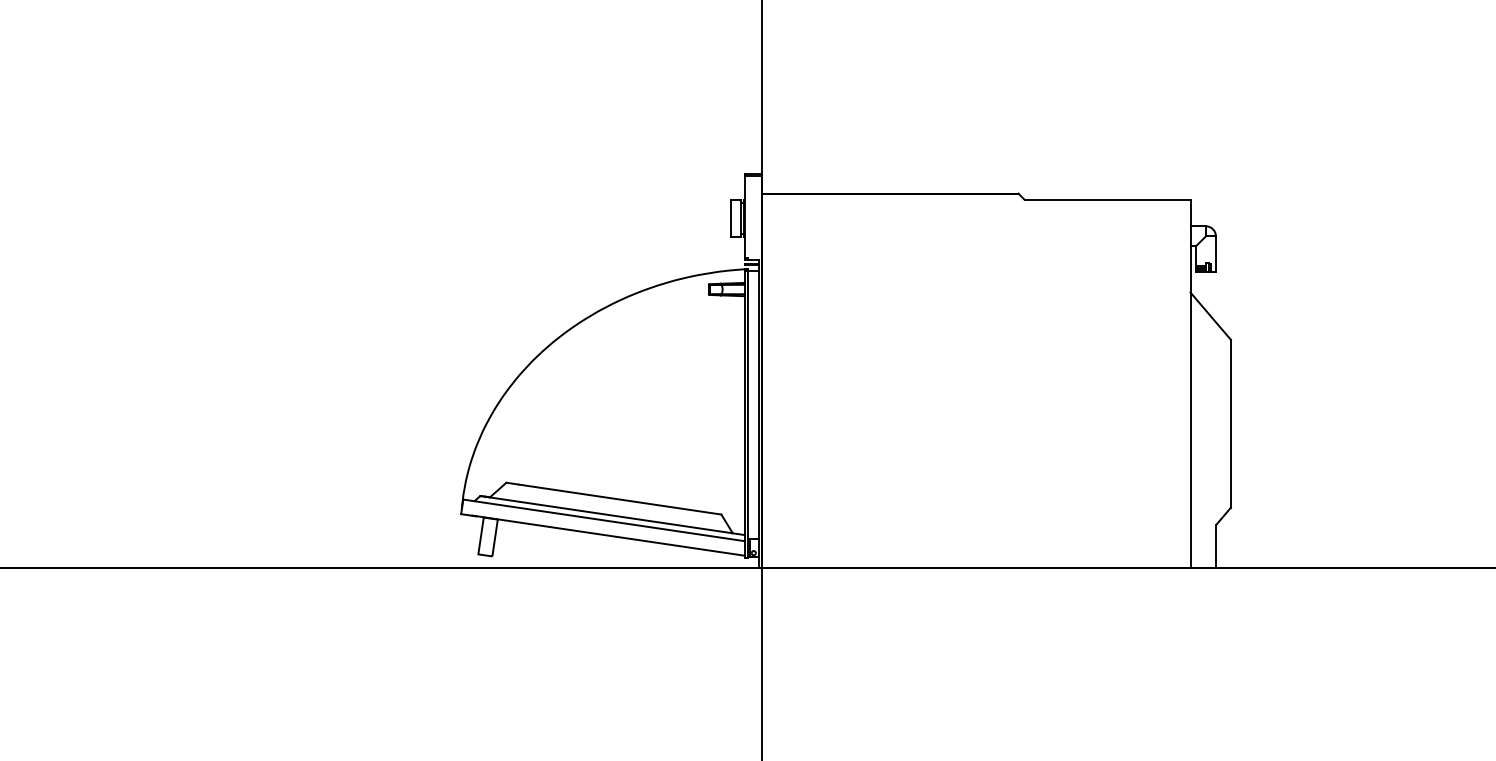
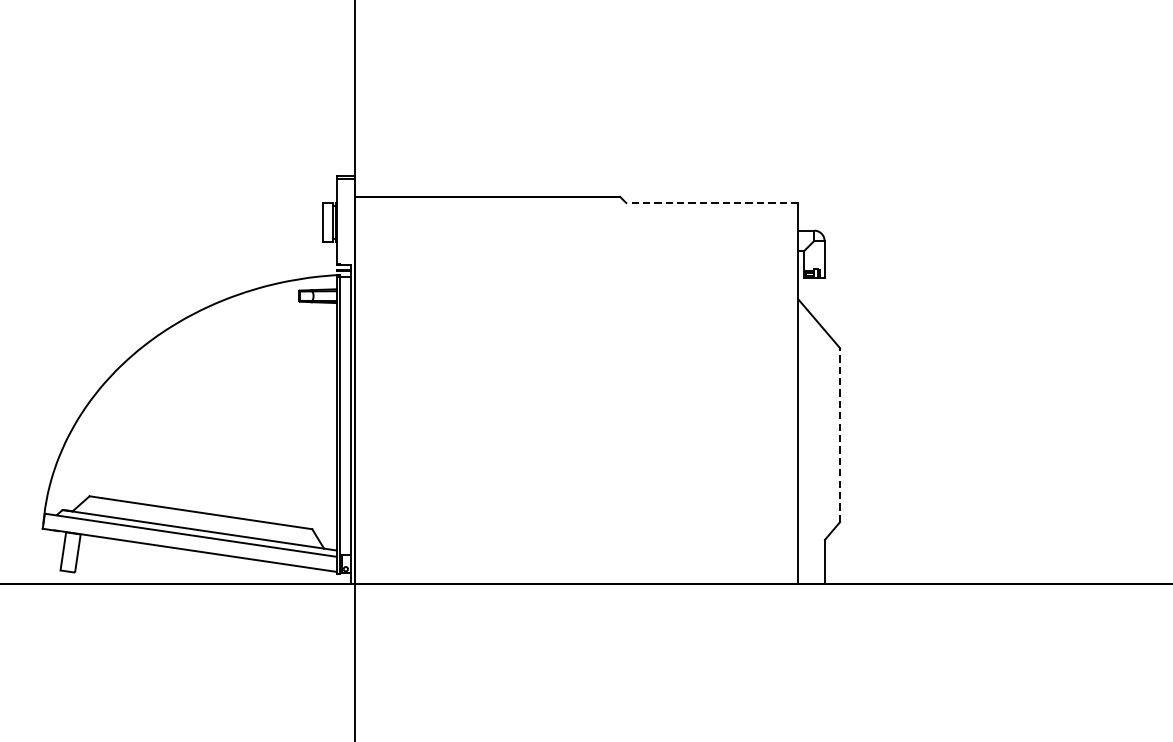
line: (1107, 199) -> (712, 202), solid -> dashed
line: (1230, 423) -> (839, 434), solid -> dashed

